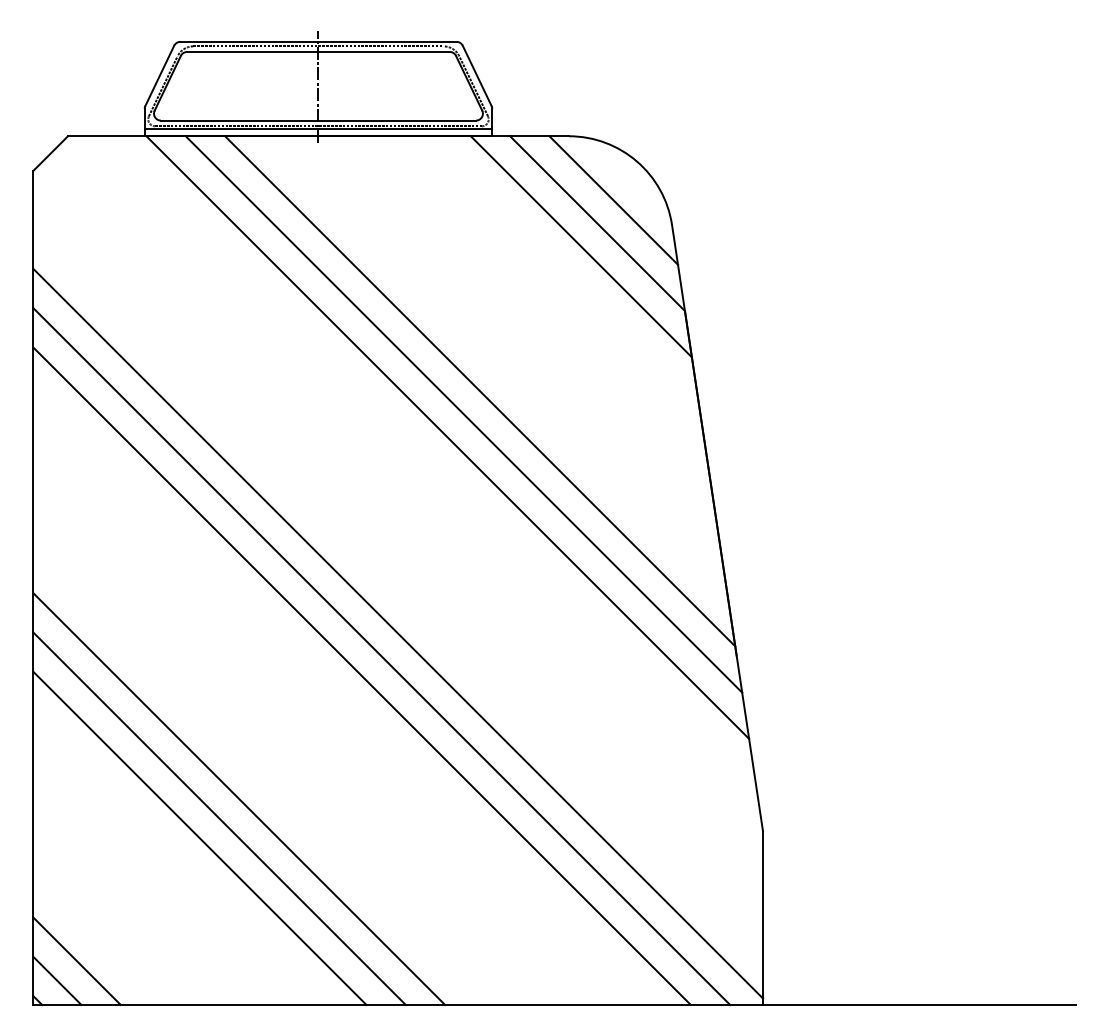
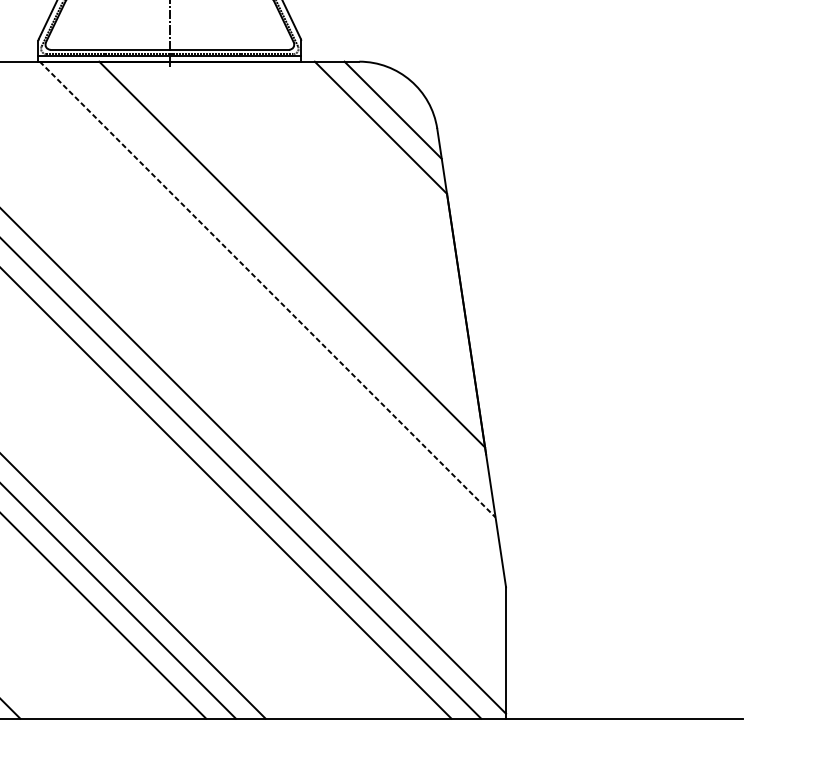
line: (580, 246) -> (368, 145), removed
line: (463, 414) -> (279, 272), removed
line: (448, 437) -> (268, 289), solid -> dashed

